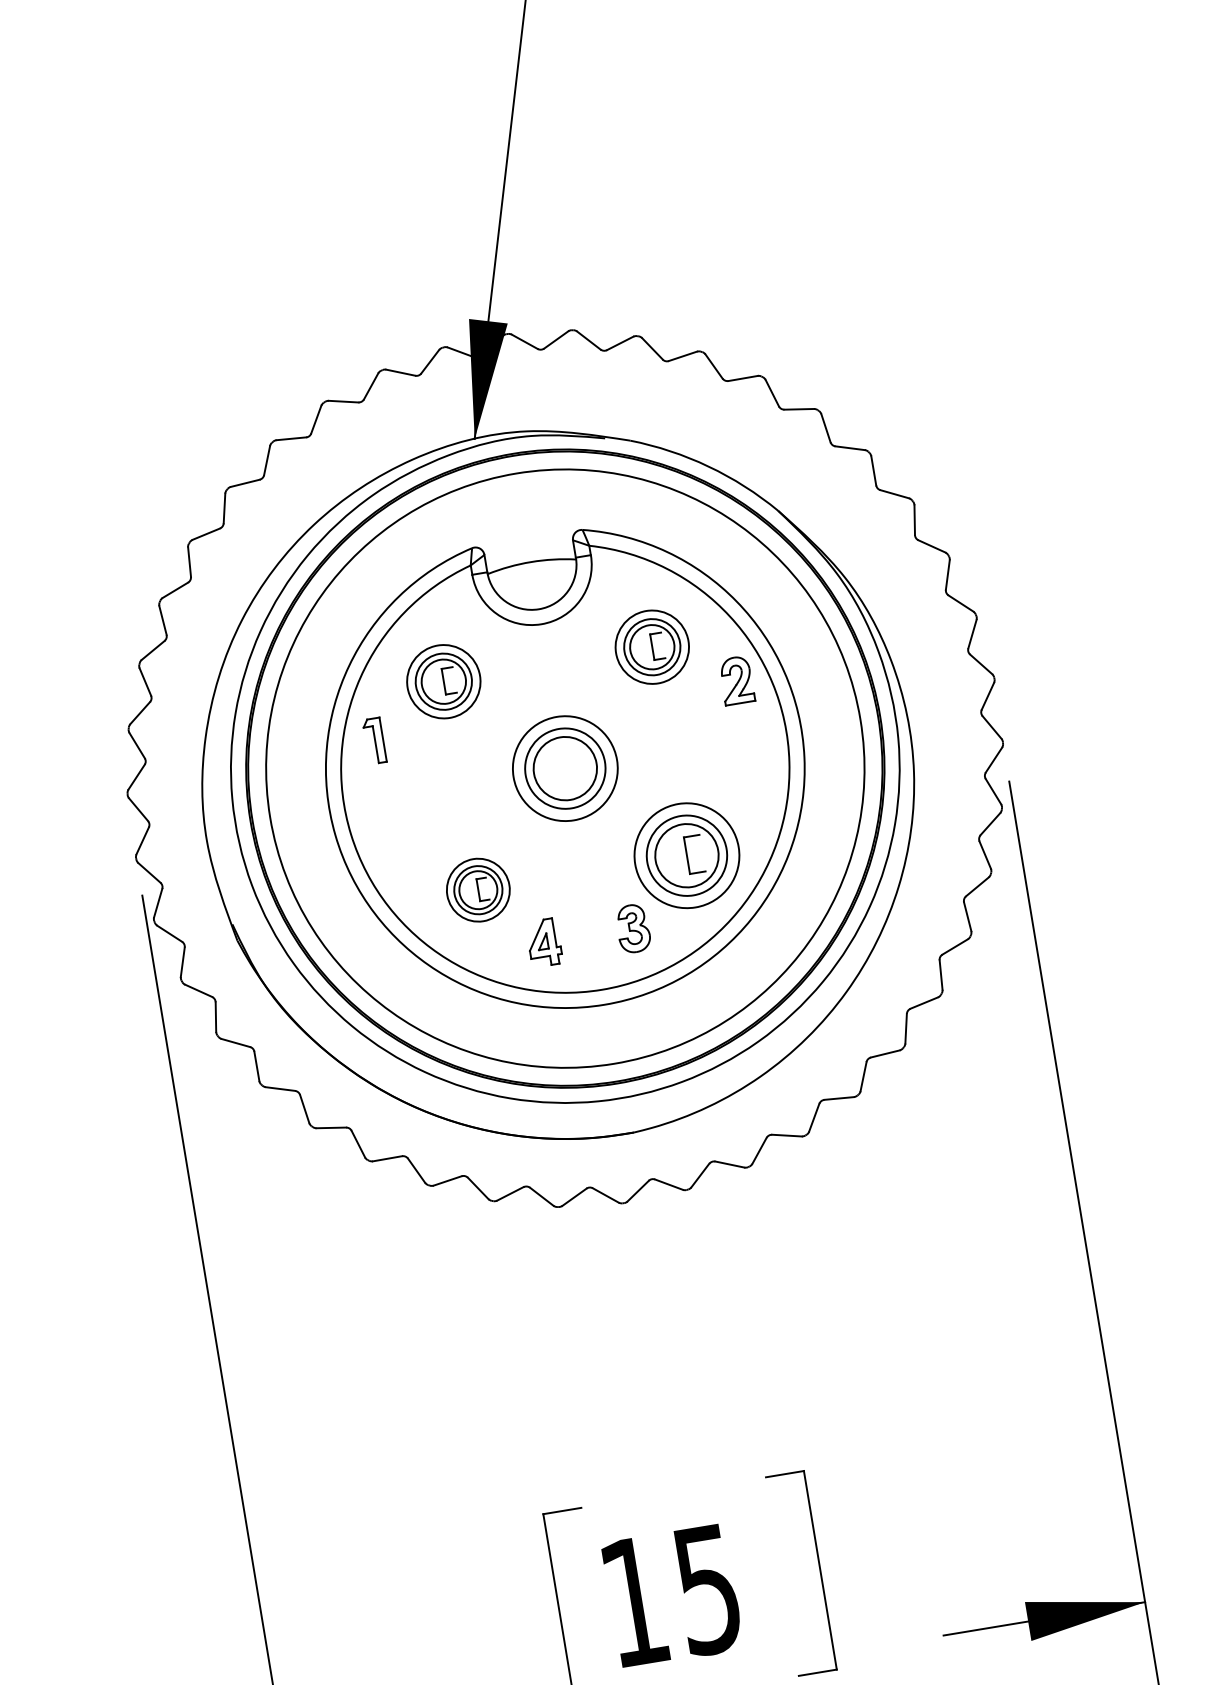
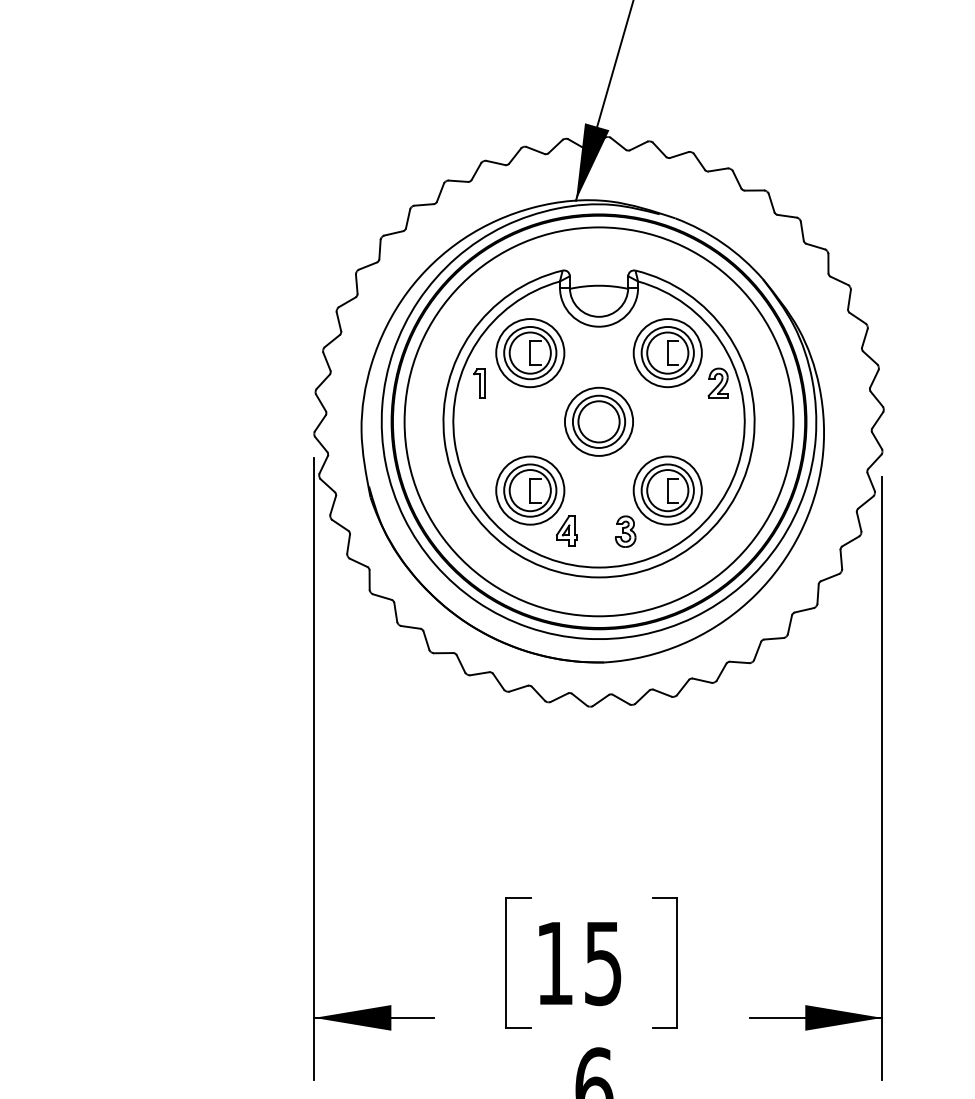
part: (652, 647) -> (667, 353), size x1.43
part: (444, 682) -> (530, 353), size x1.43
part: (478, 890) -> (530, 490), size x1.67

